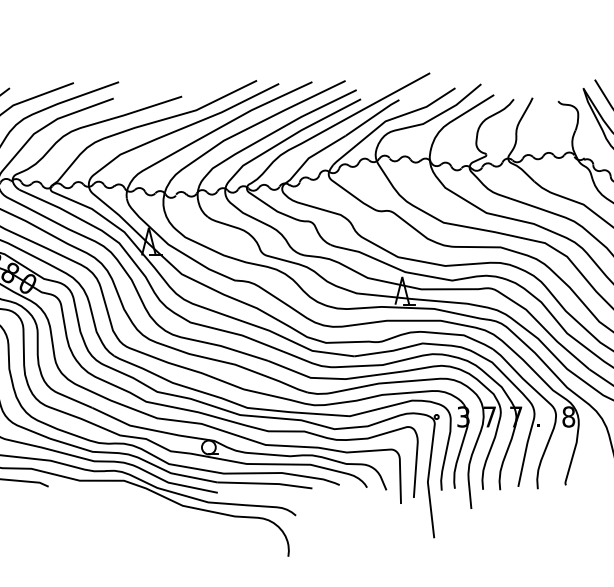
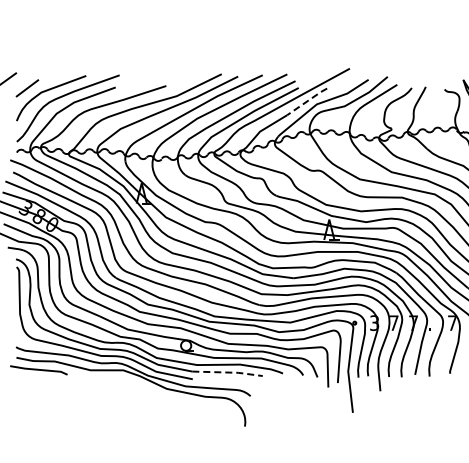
line: (372, 117) -> (307, 101), solid -> dashed
text: (568, 417) -> (452, 323), 8 -> 7
line: (266, 483) -> (228, 372), solid -> dashed

